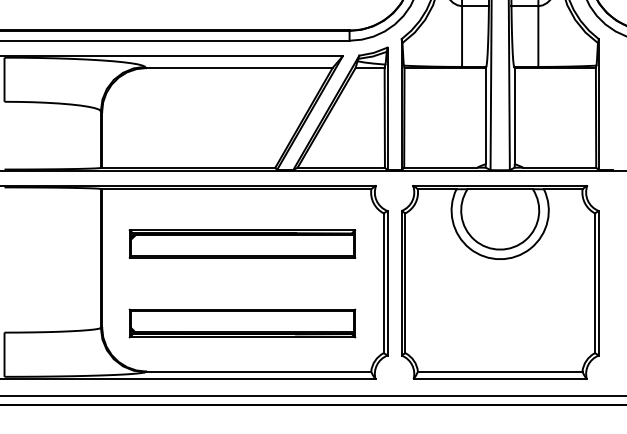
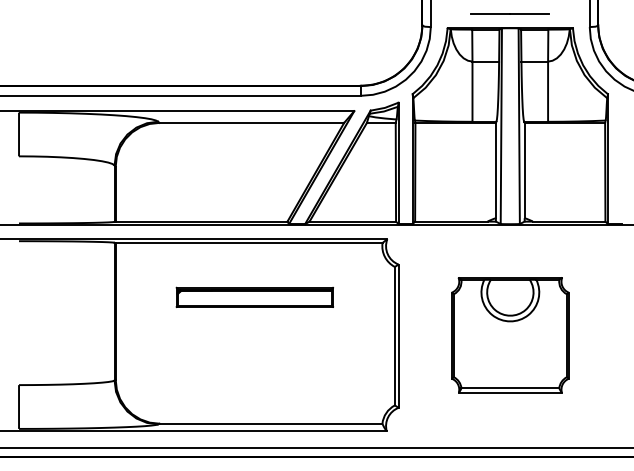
part: (242, 244) -> (254, 297), size x0.7
part: (500, 281) -> (510, 334), size x0.6
part: (242, 322) -> (254, 375), removed

